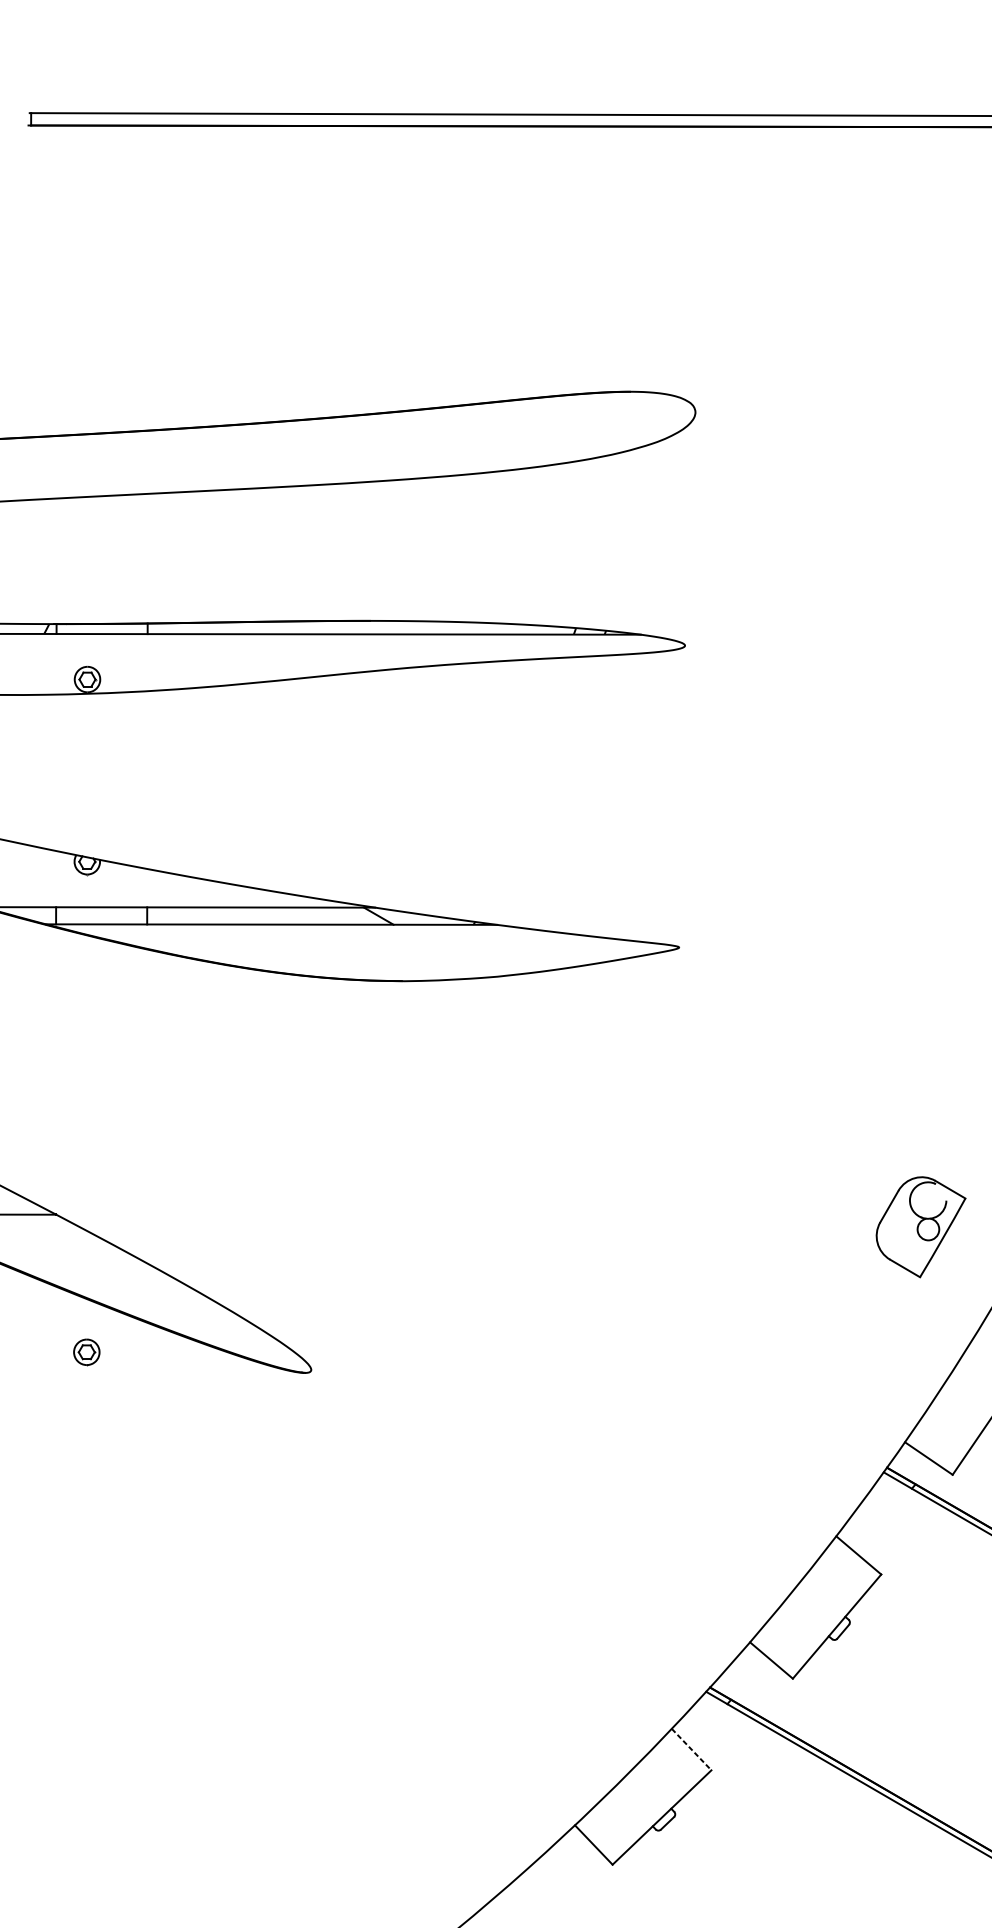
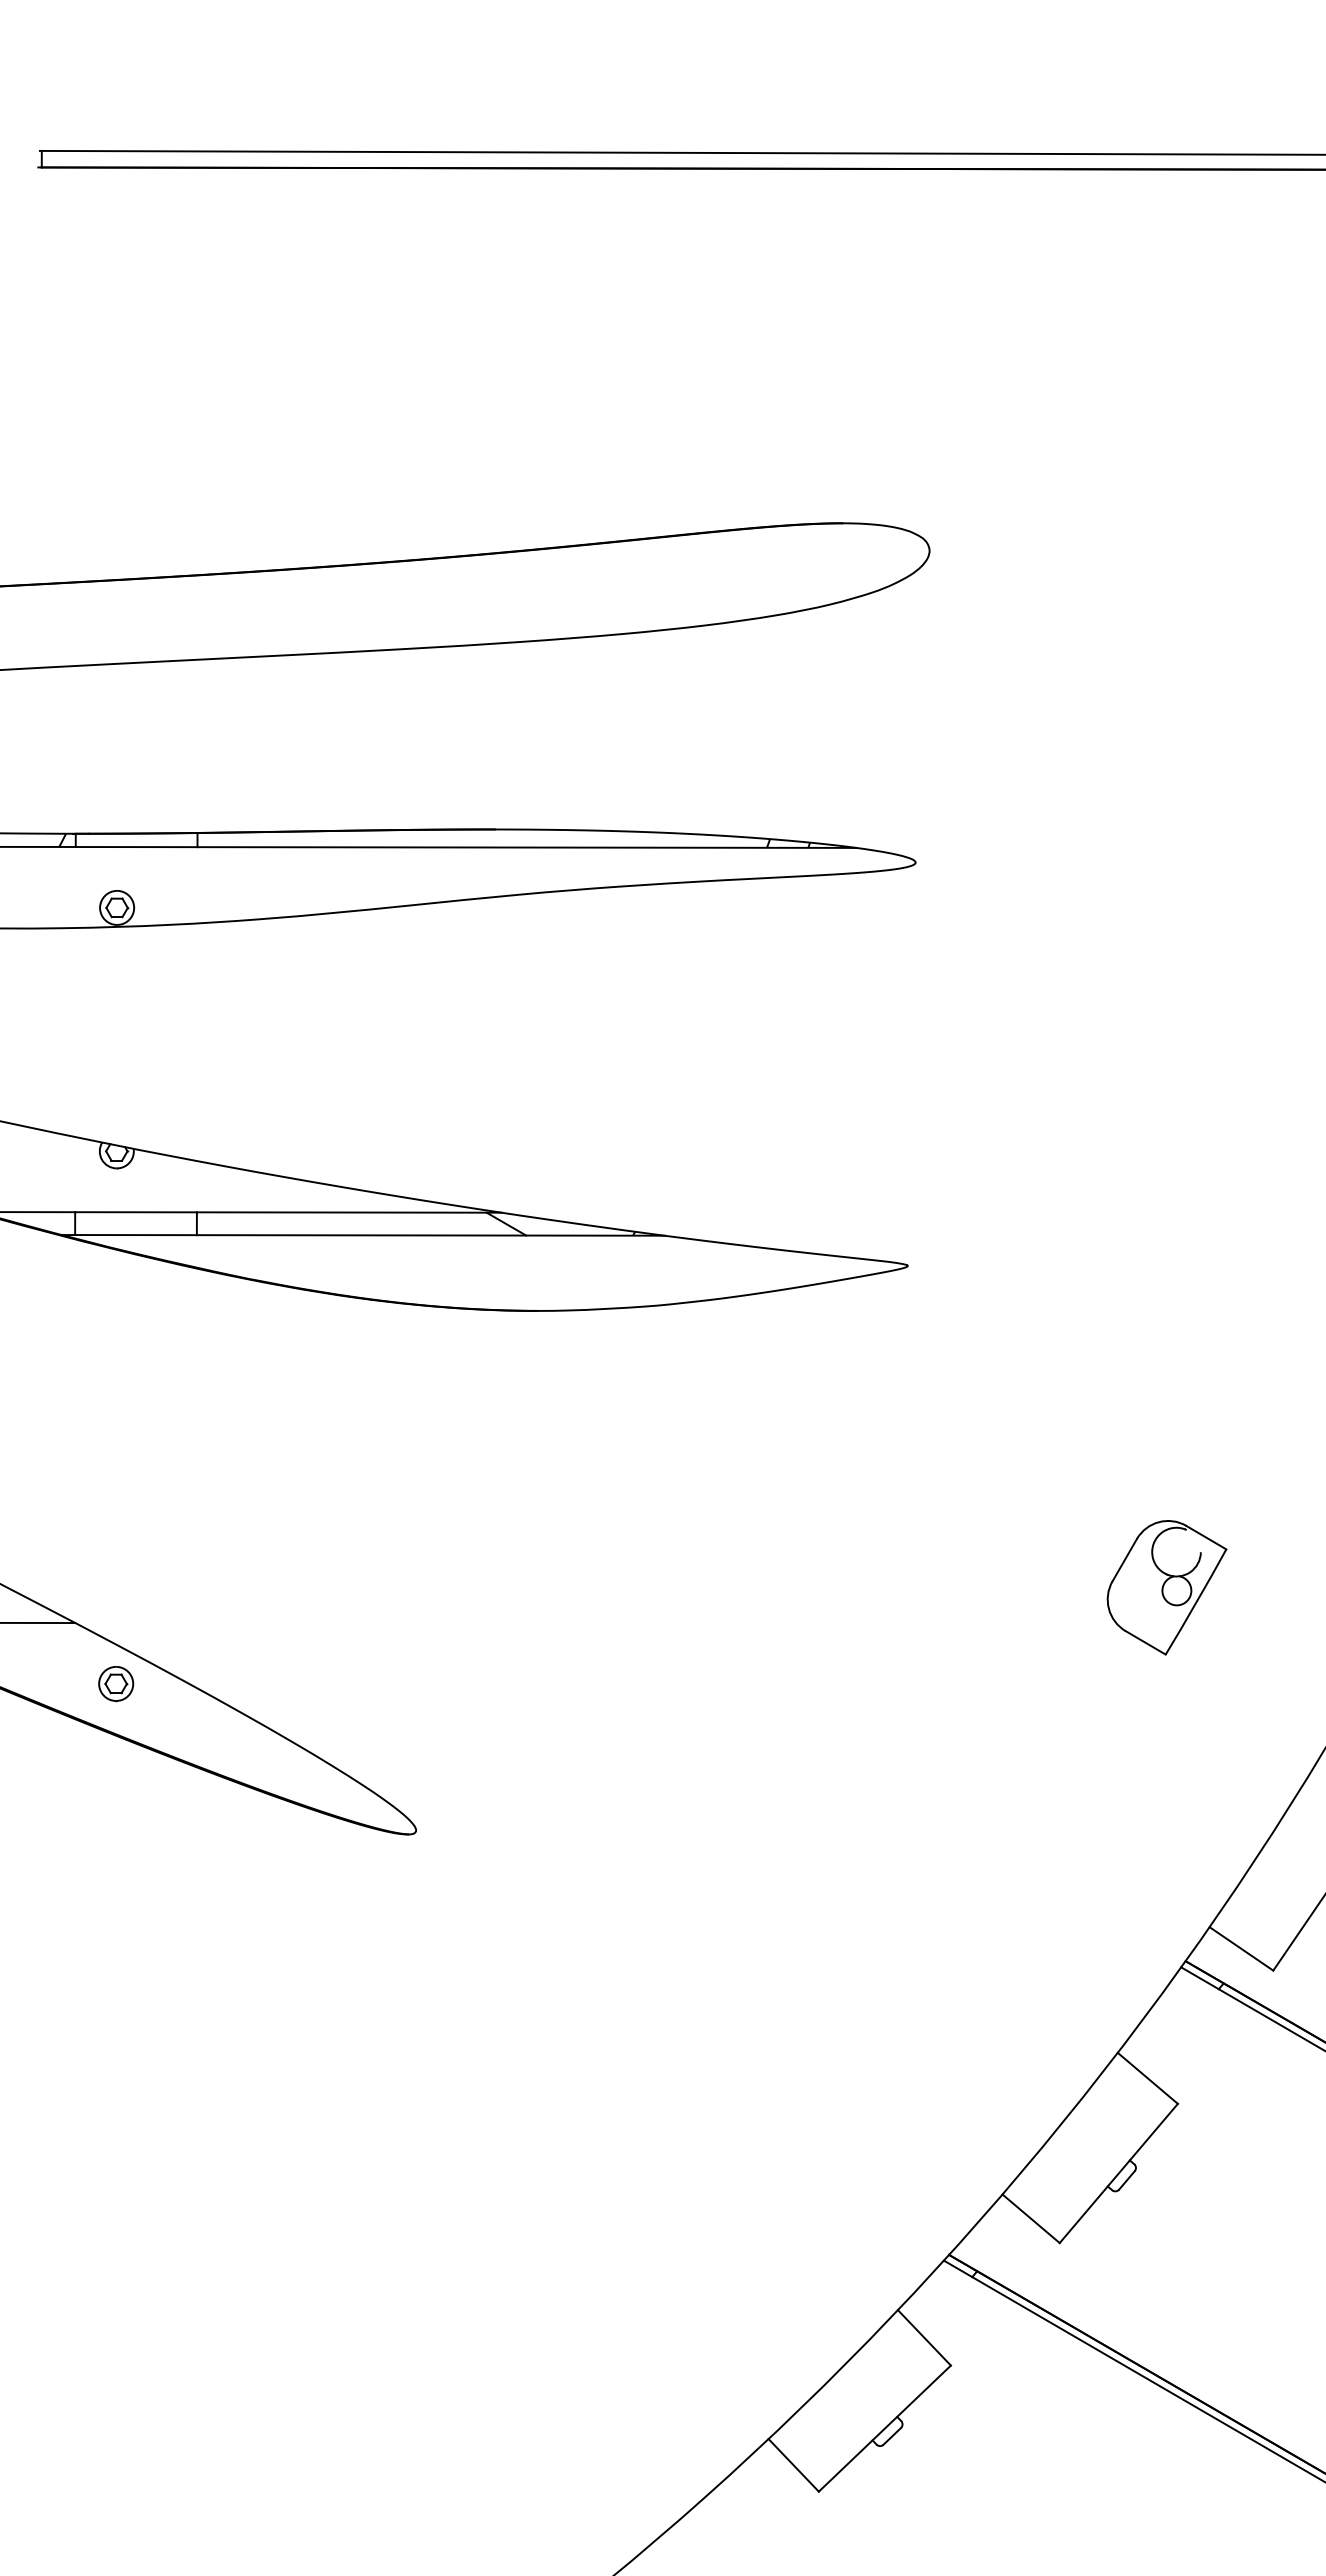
part: (920, 1227) -> (1166, 1587), moved
part: (87, 1352) -> (116, 1684), moved
line: (691, 1750) -> (924, 2338), dashed -> solid

